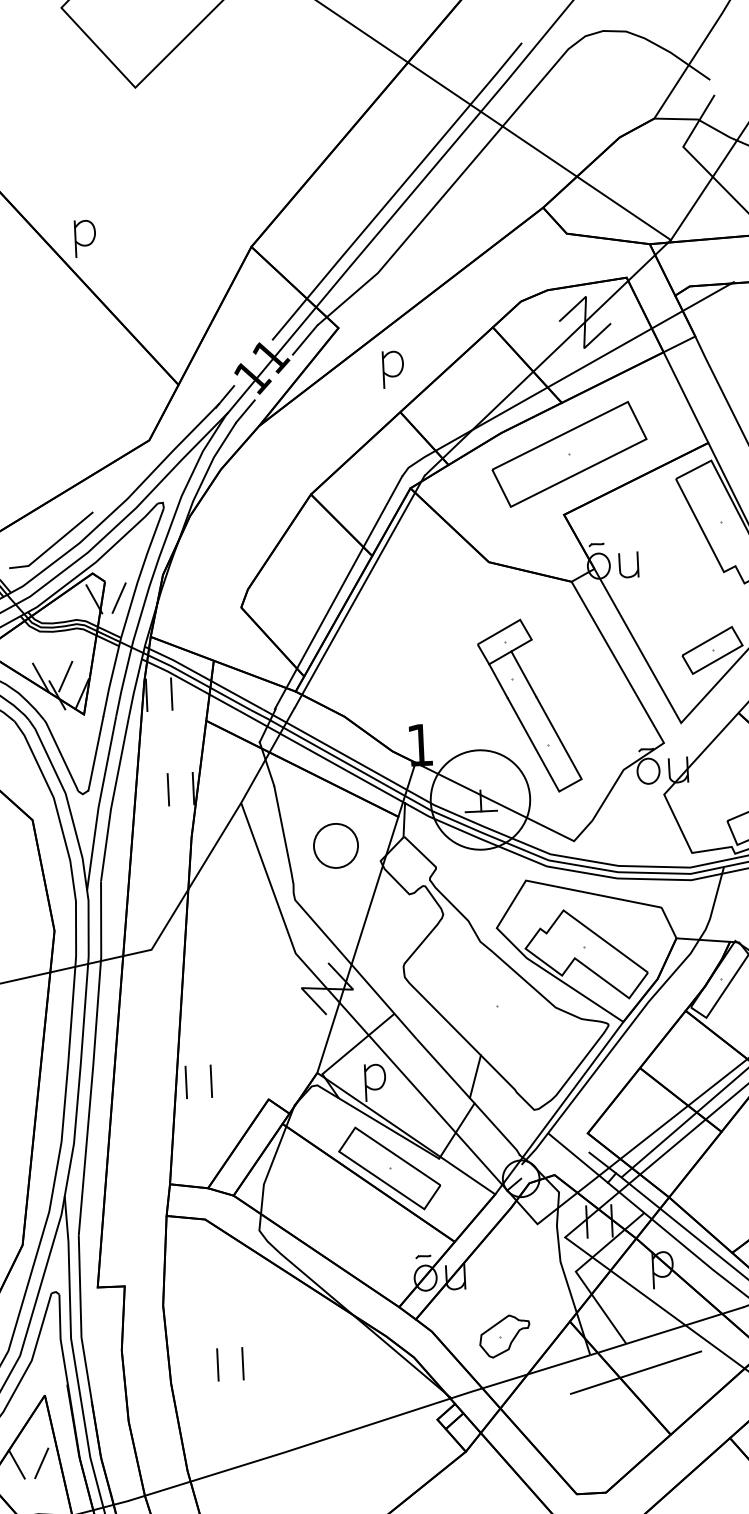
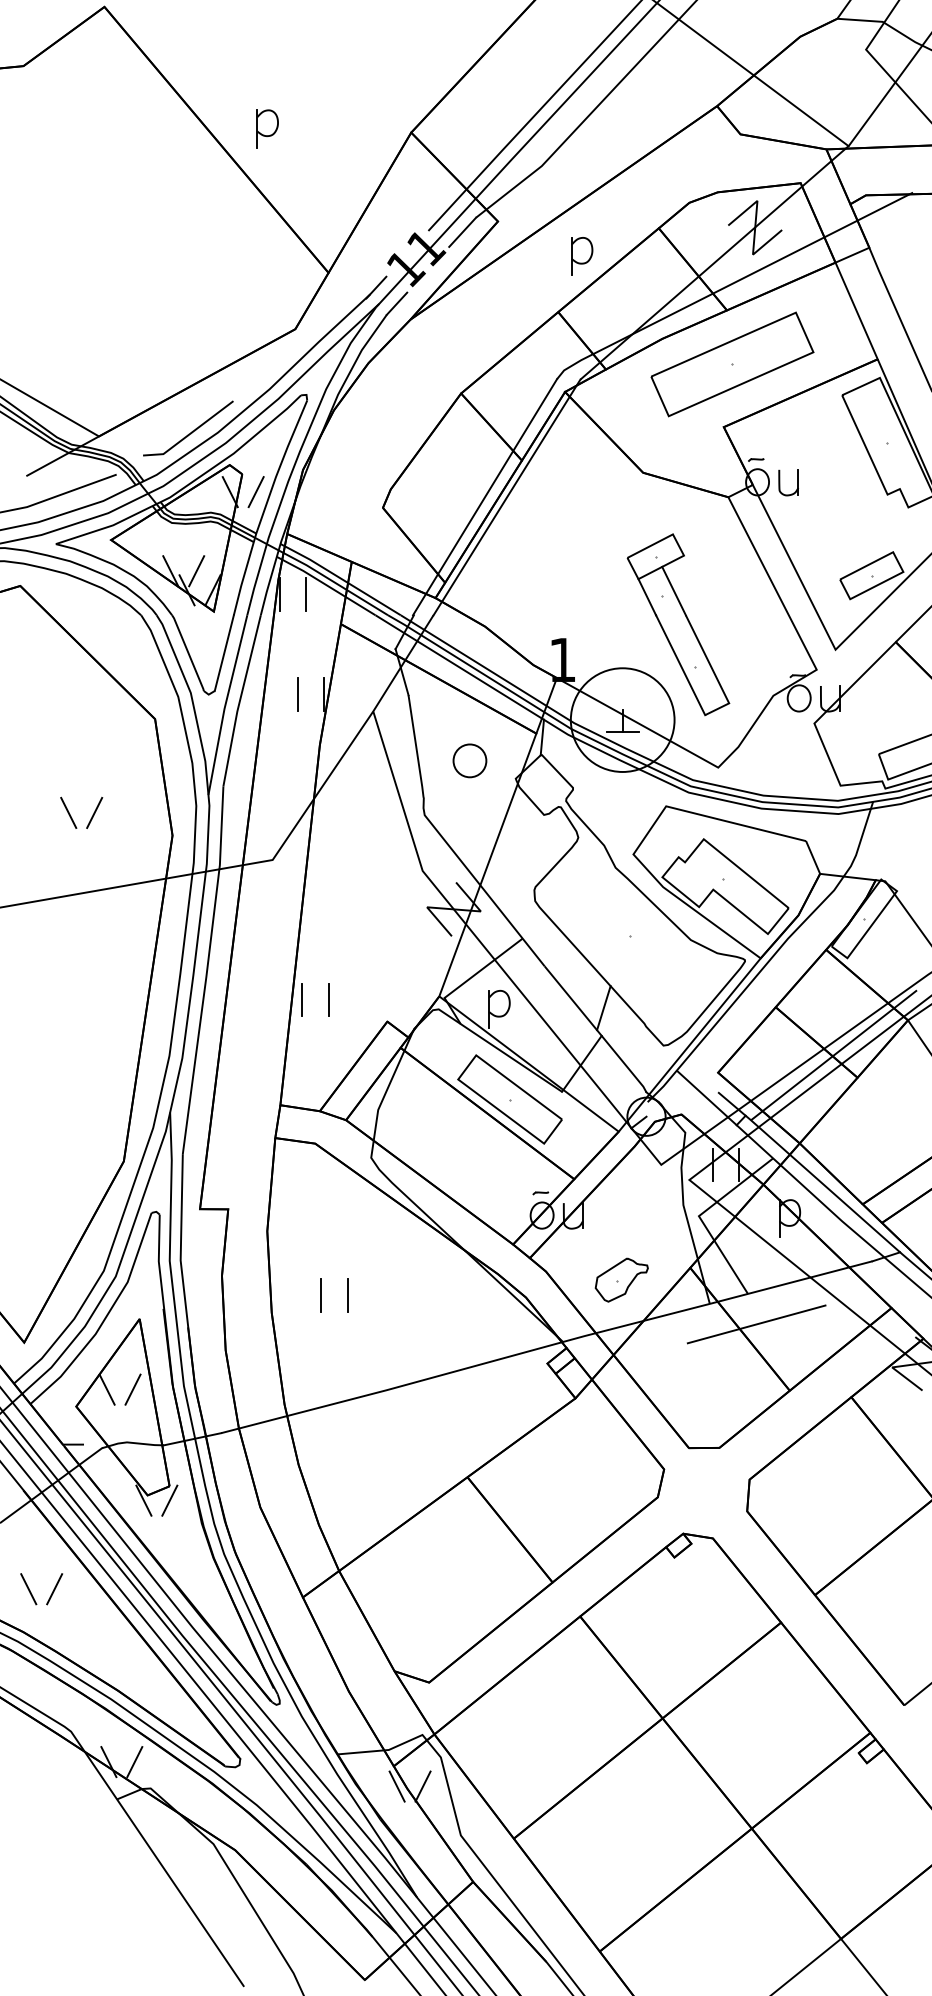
part: (85, 238) -> (267, 128), moved
part: (393, 369) -> (582, 256), moved
part: (335, 845) -> (469, 760), size x0.71

